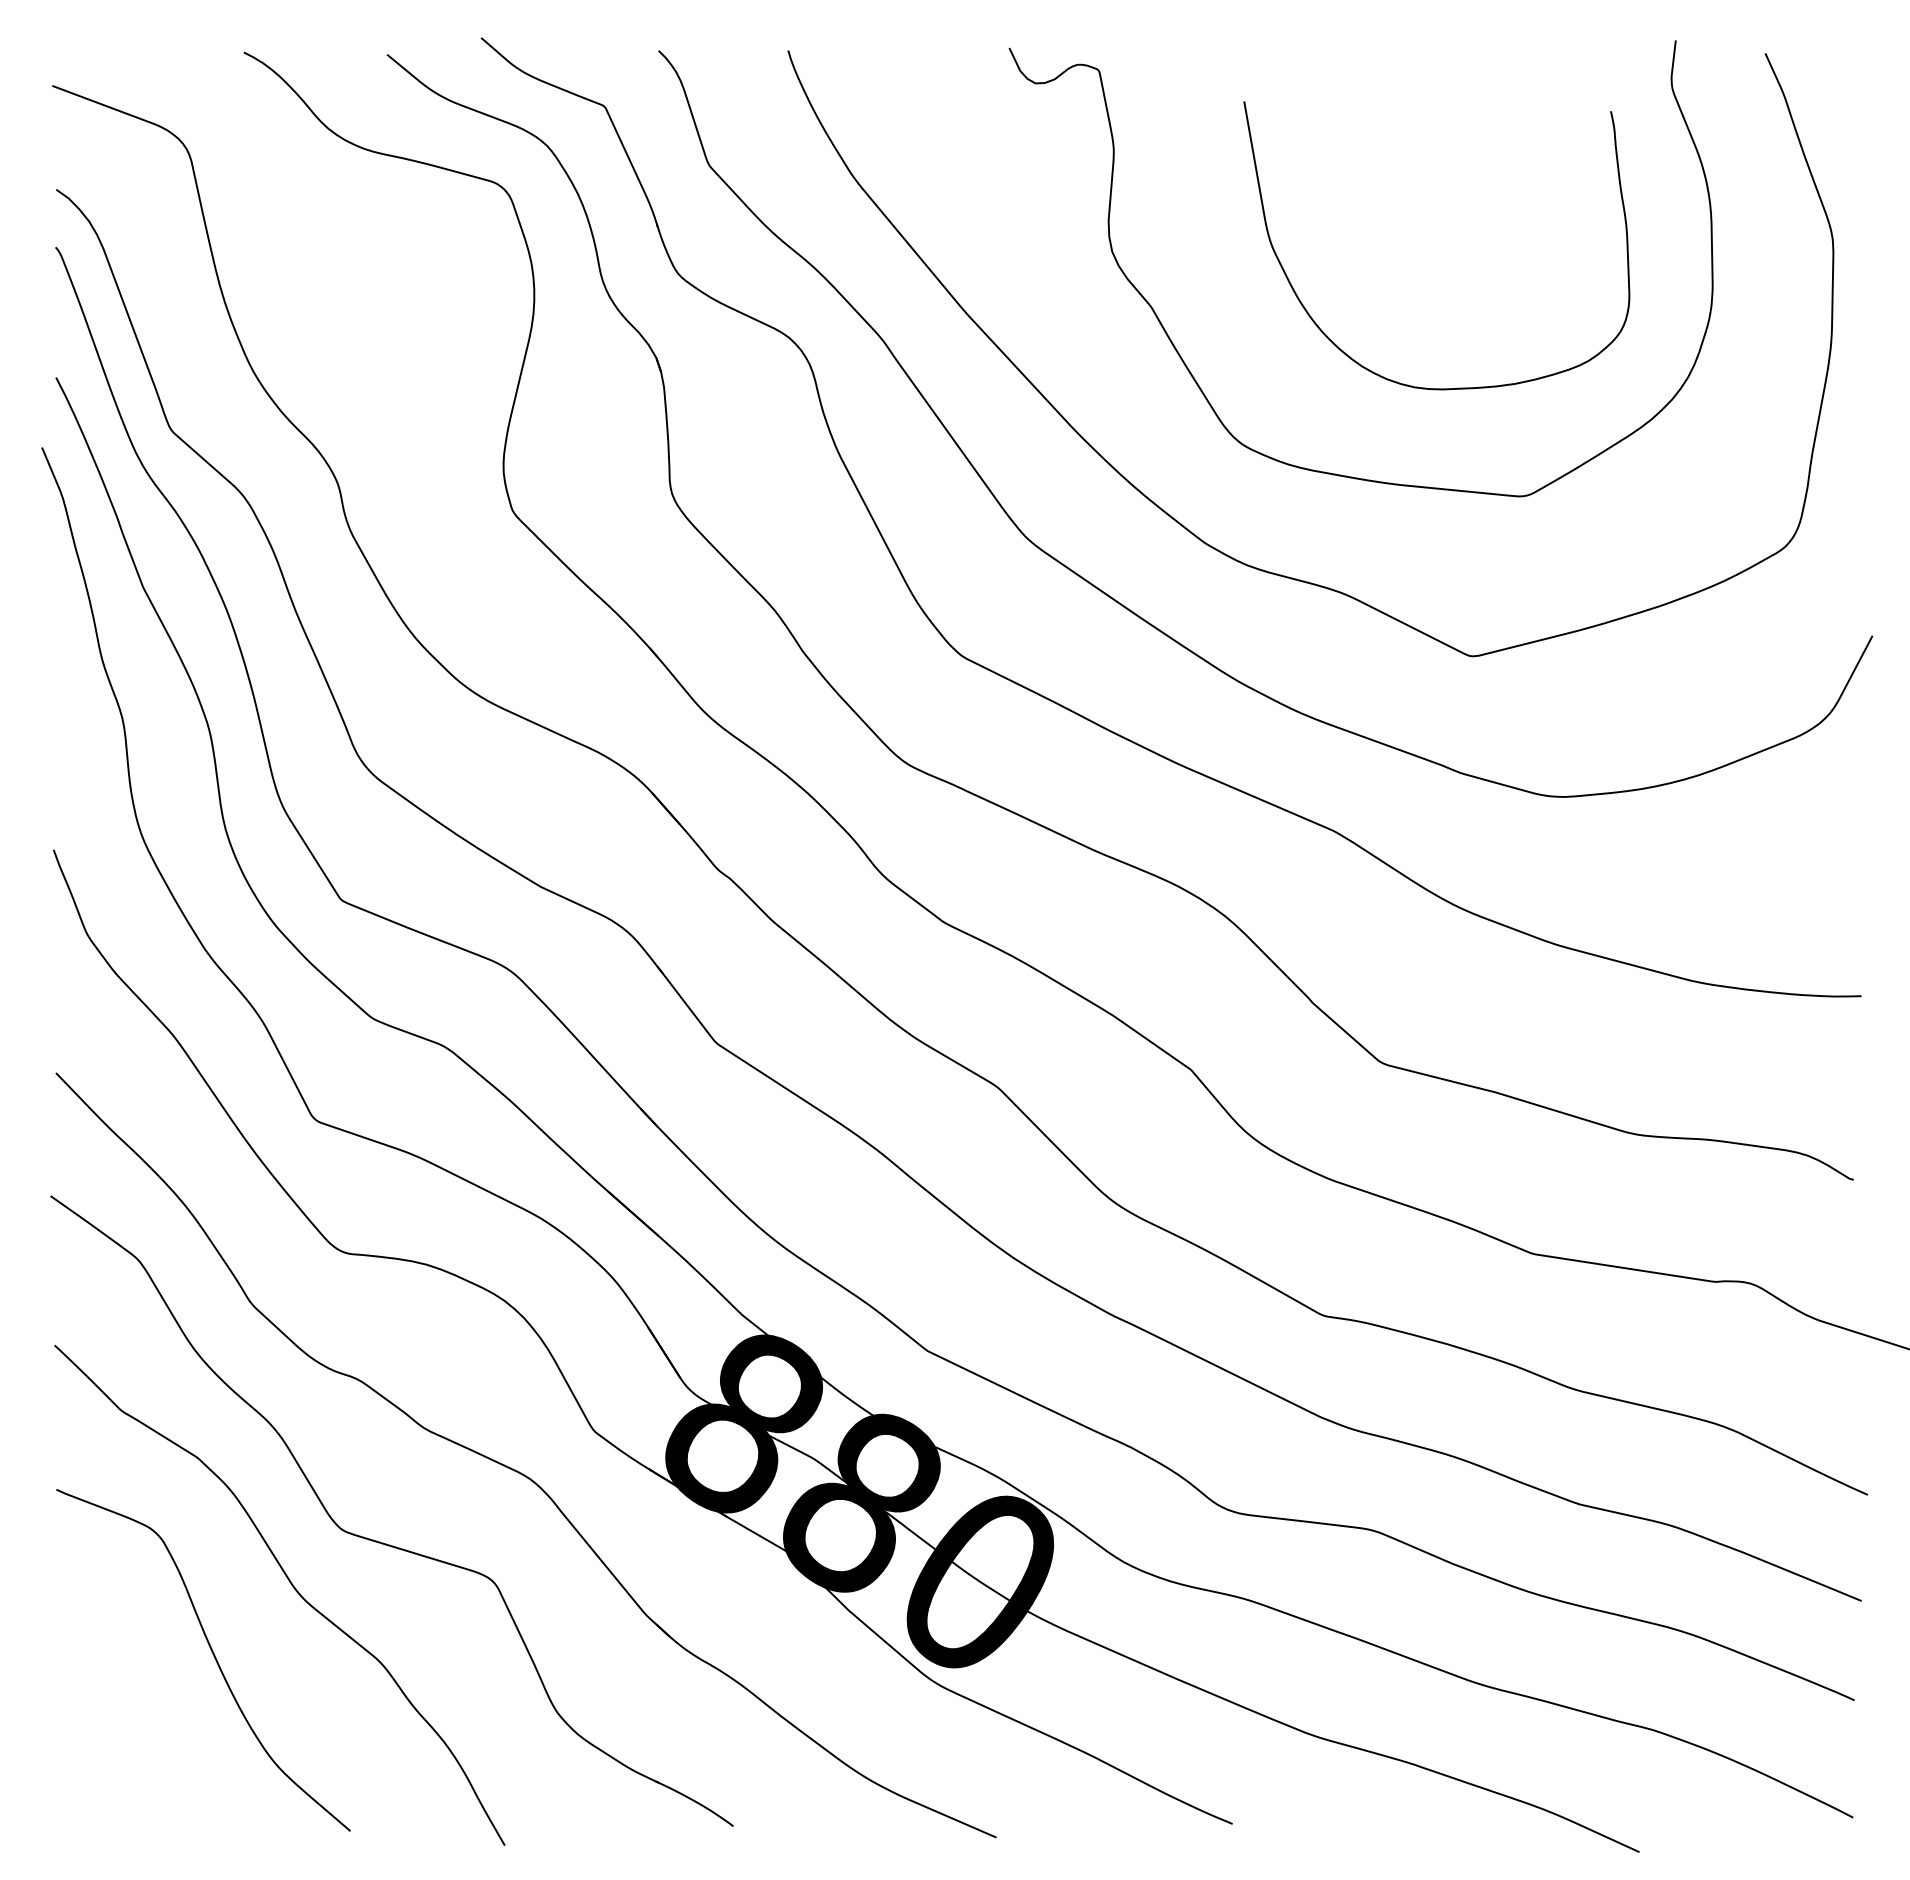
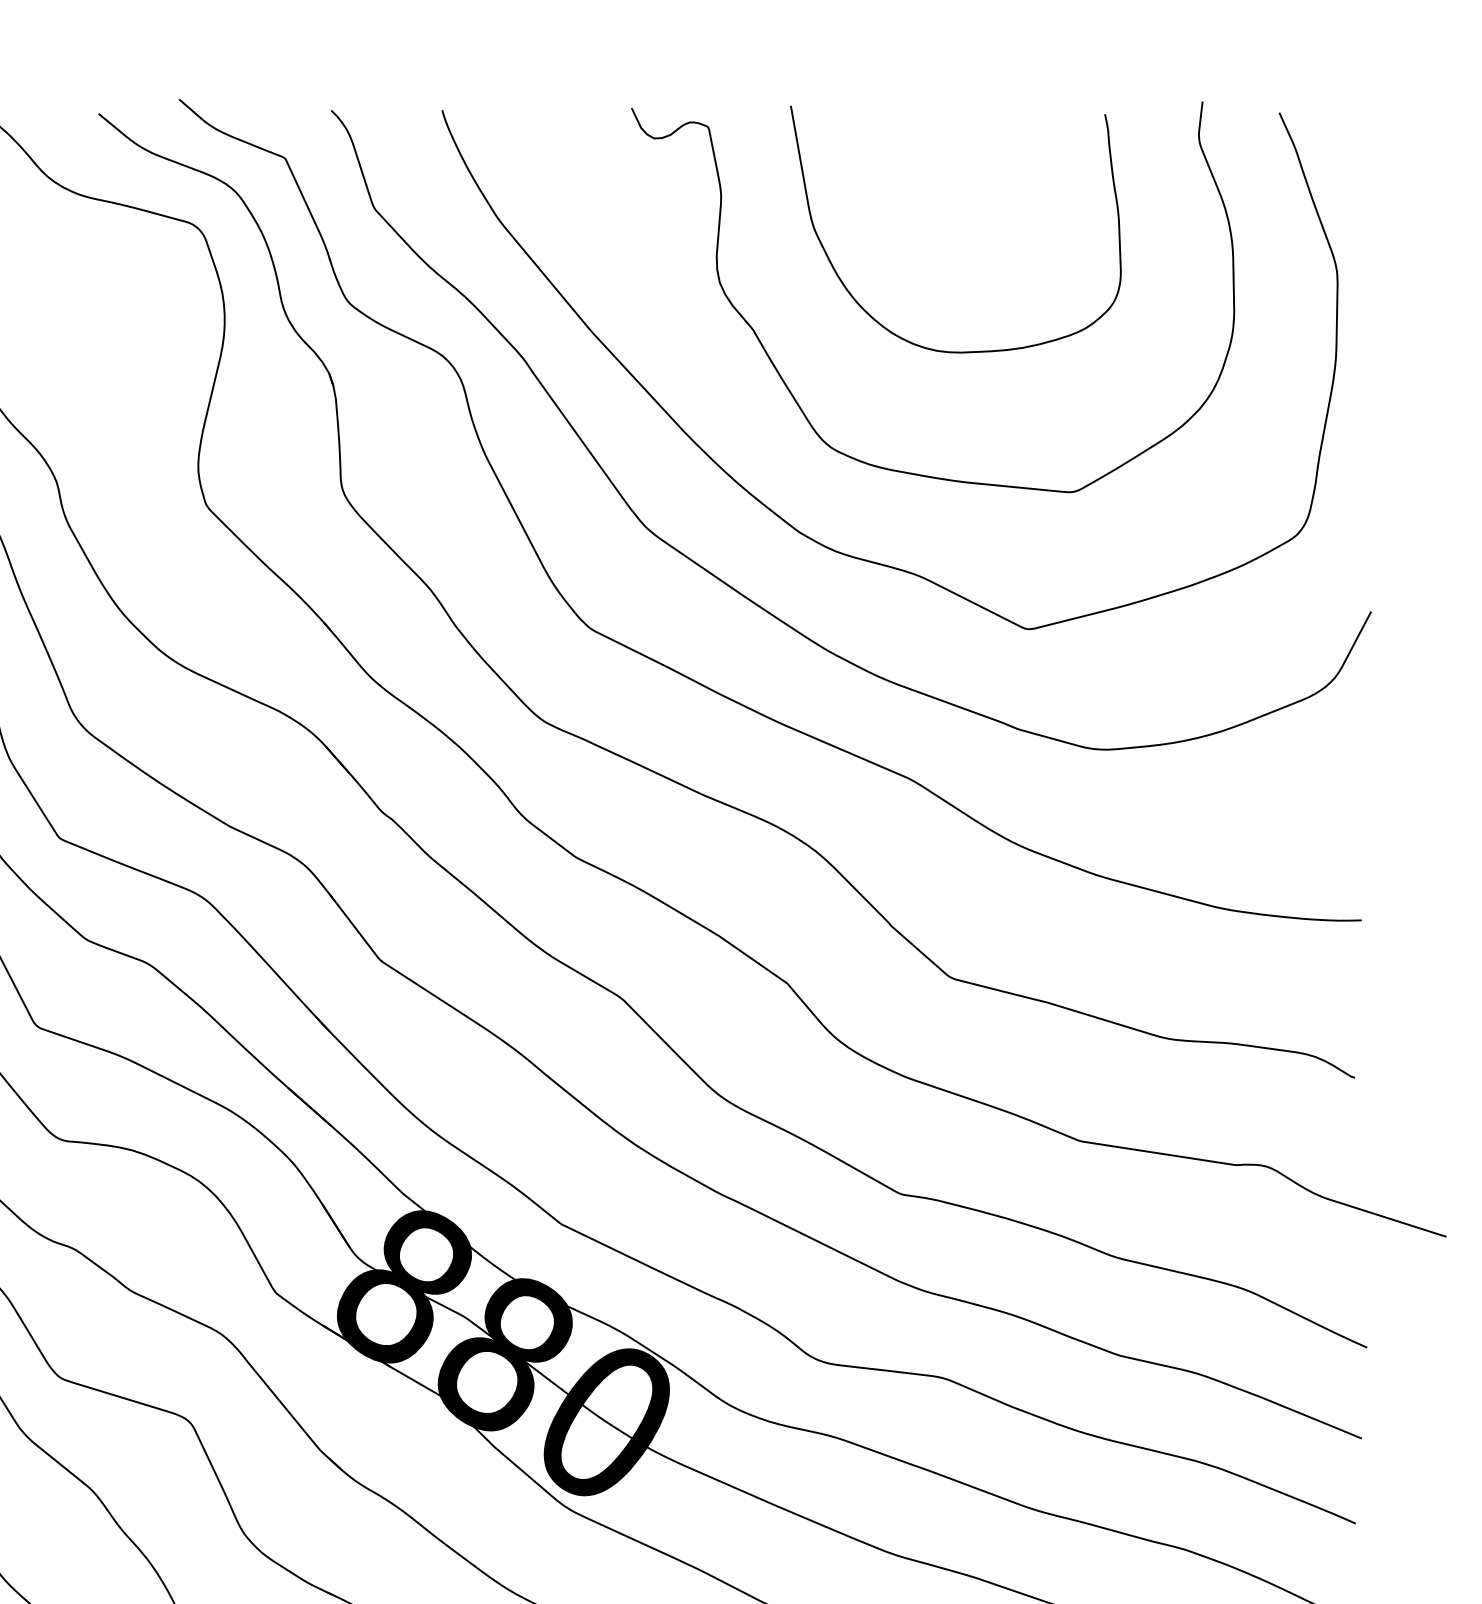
curve: (1344, 351) -> (876, 320), moved

